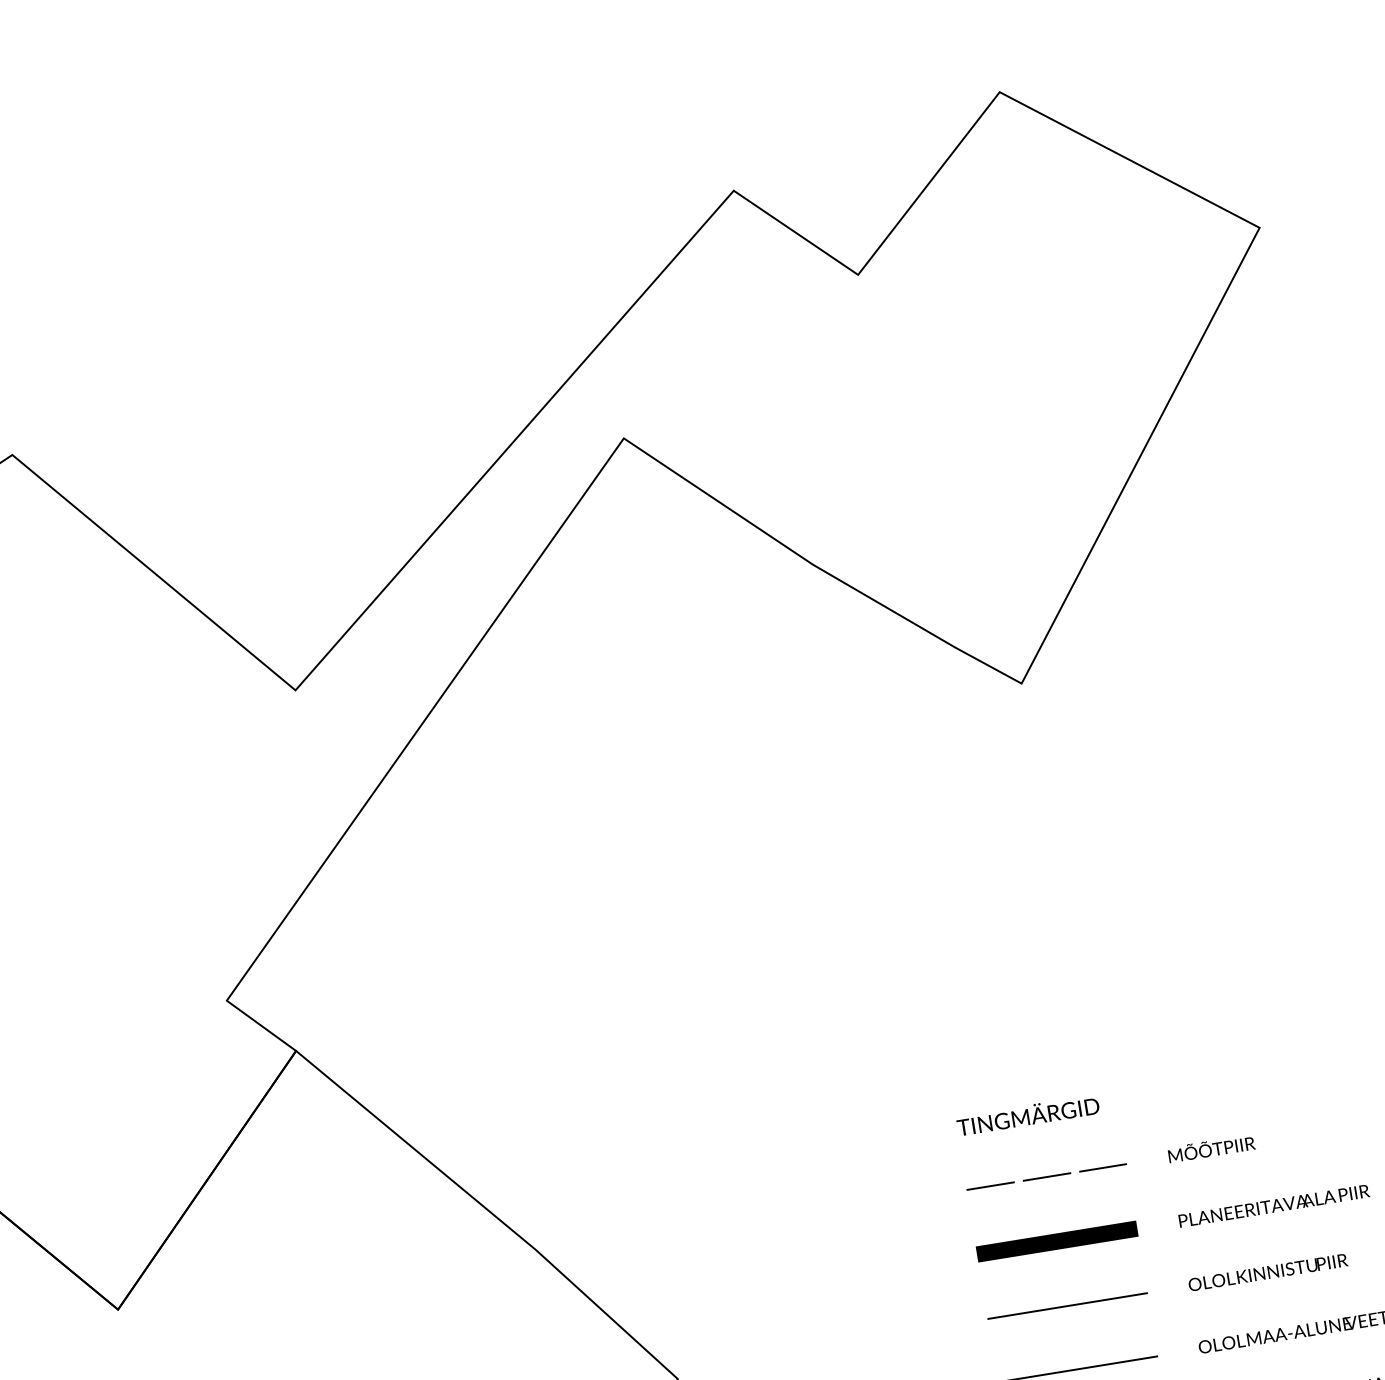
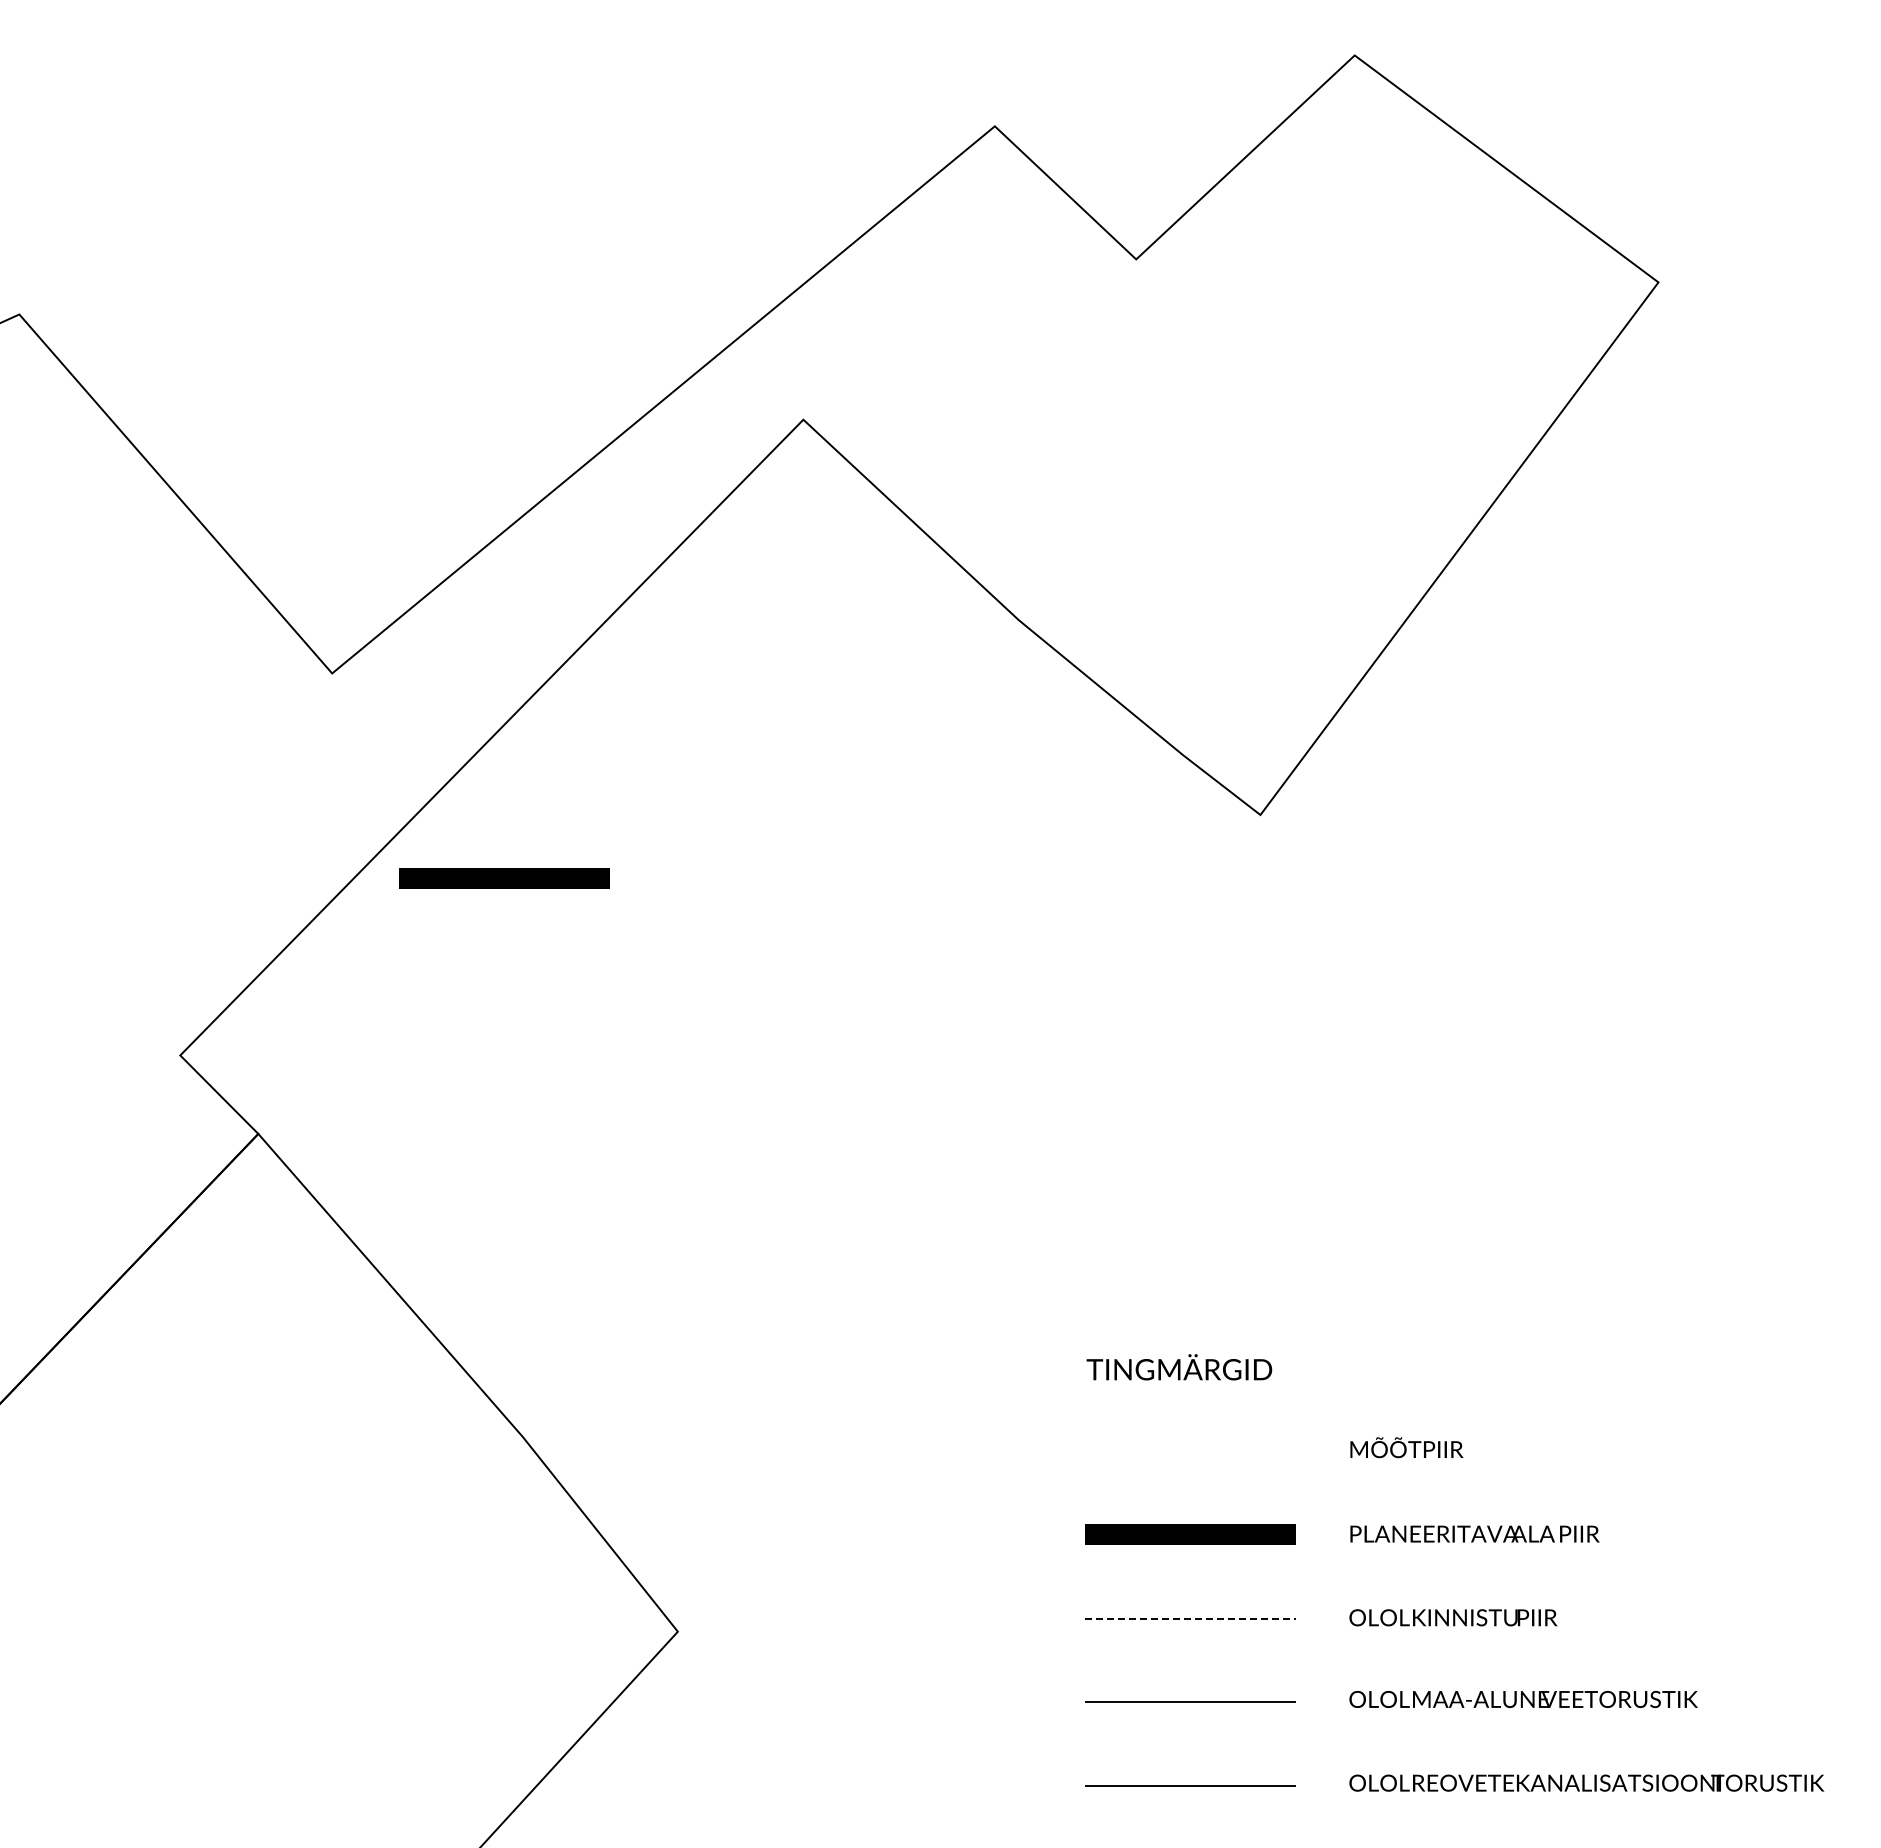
line: (452, 825) -> (504, 878), added
line: (1046, 1176) -> (1190, 1449), removed
line: (1067, 1306) -> (1190, 1619), solid -> dashed

